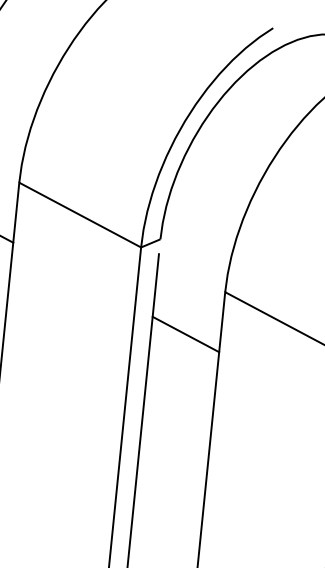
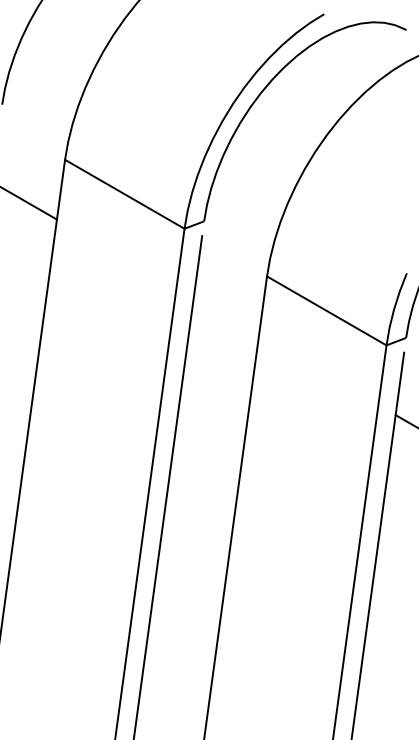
line: (185, 334) -> (225, 317), removed

